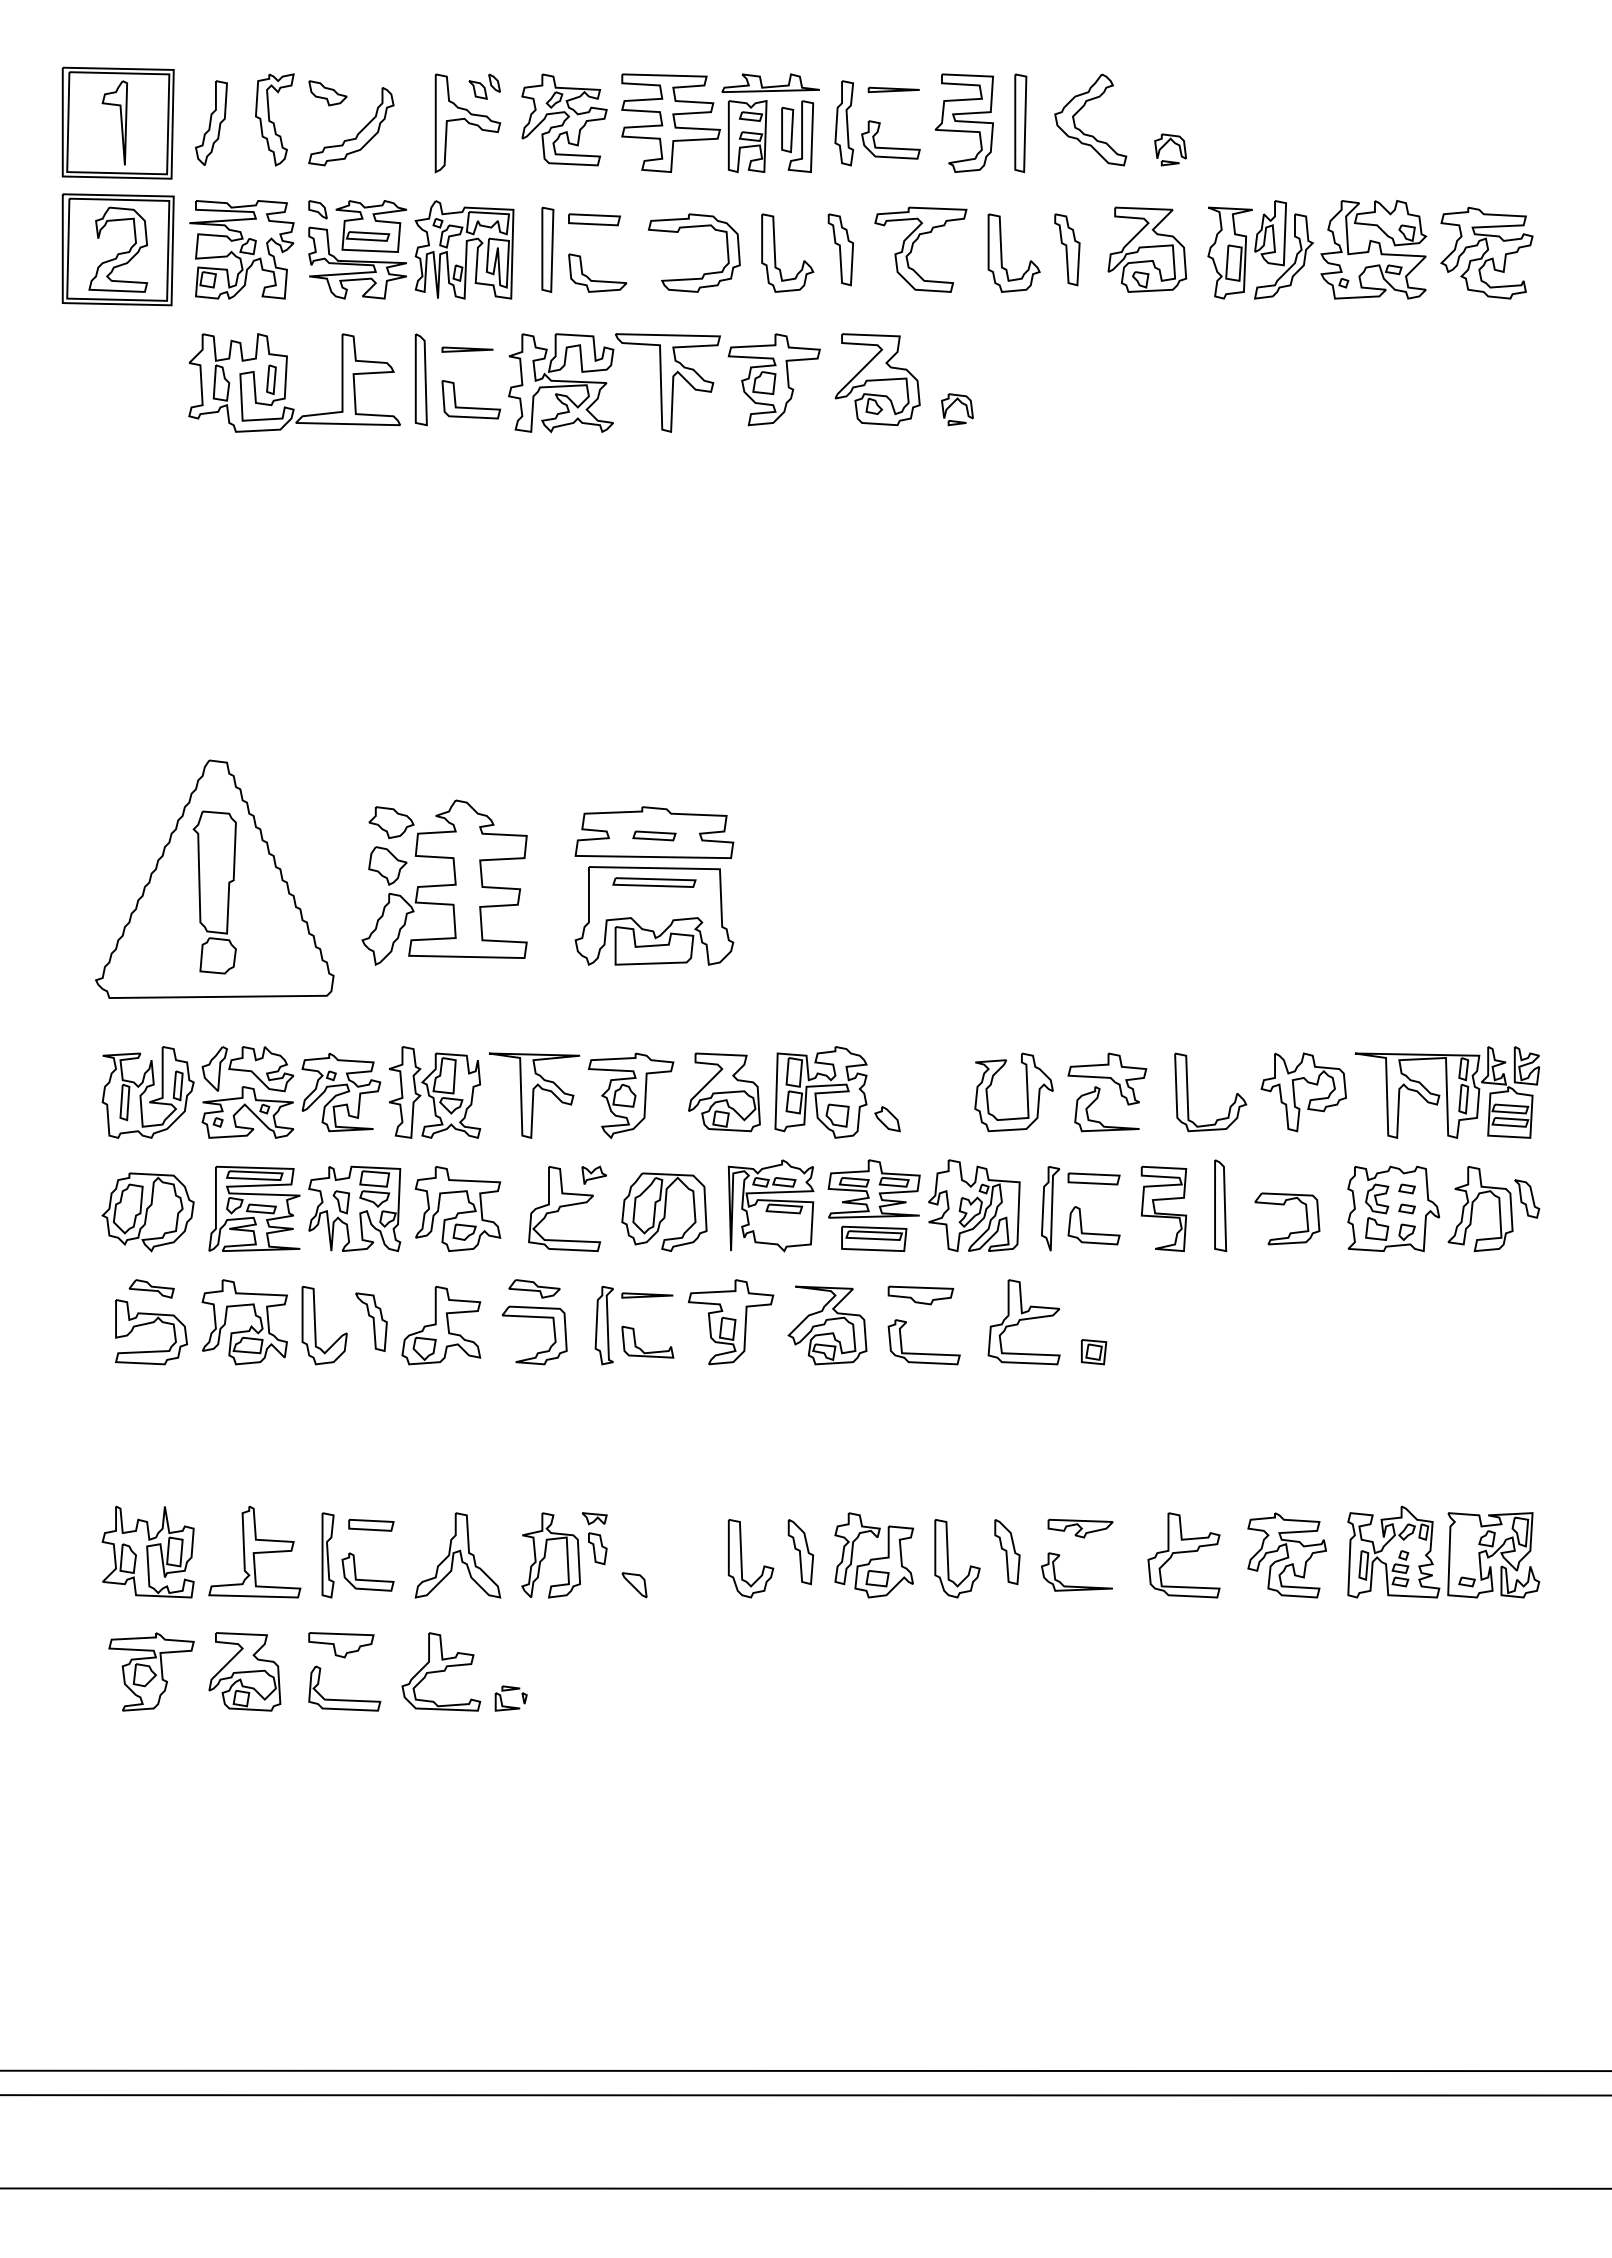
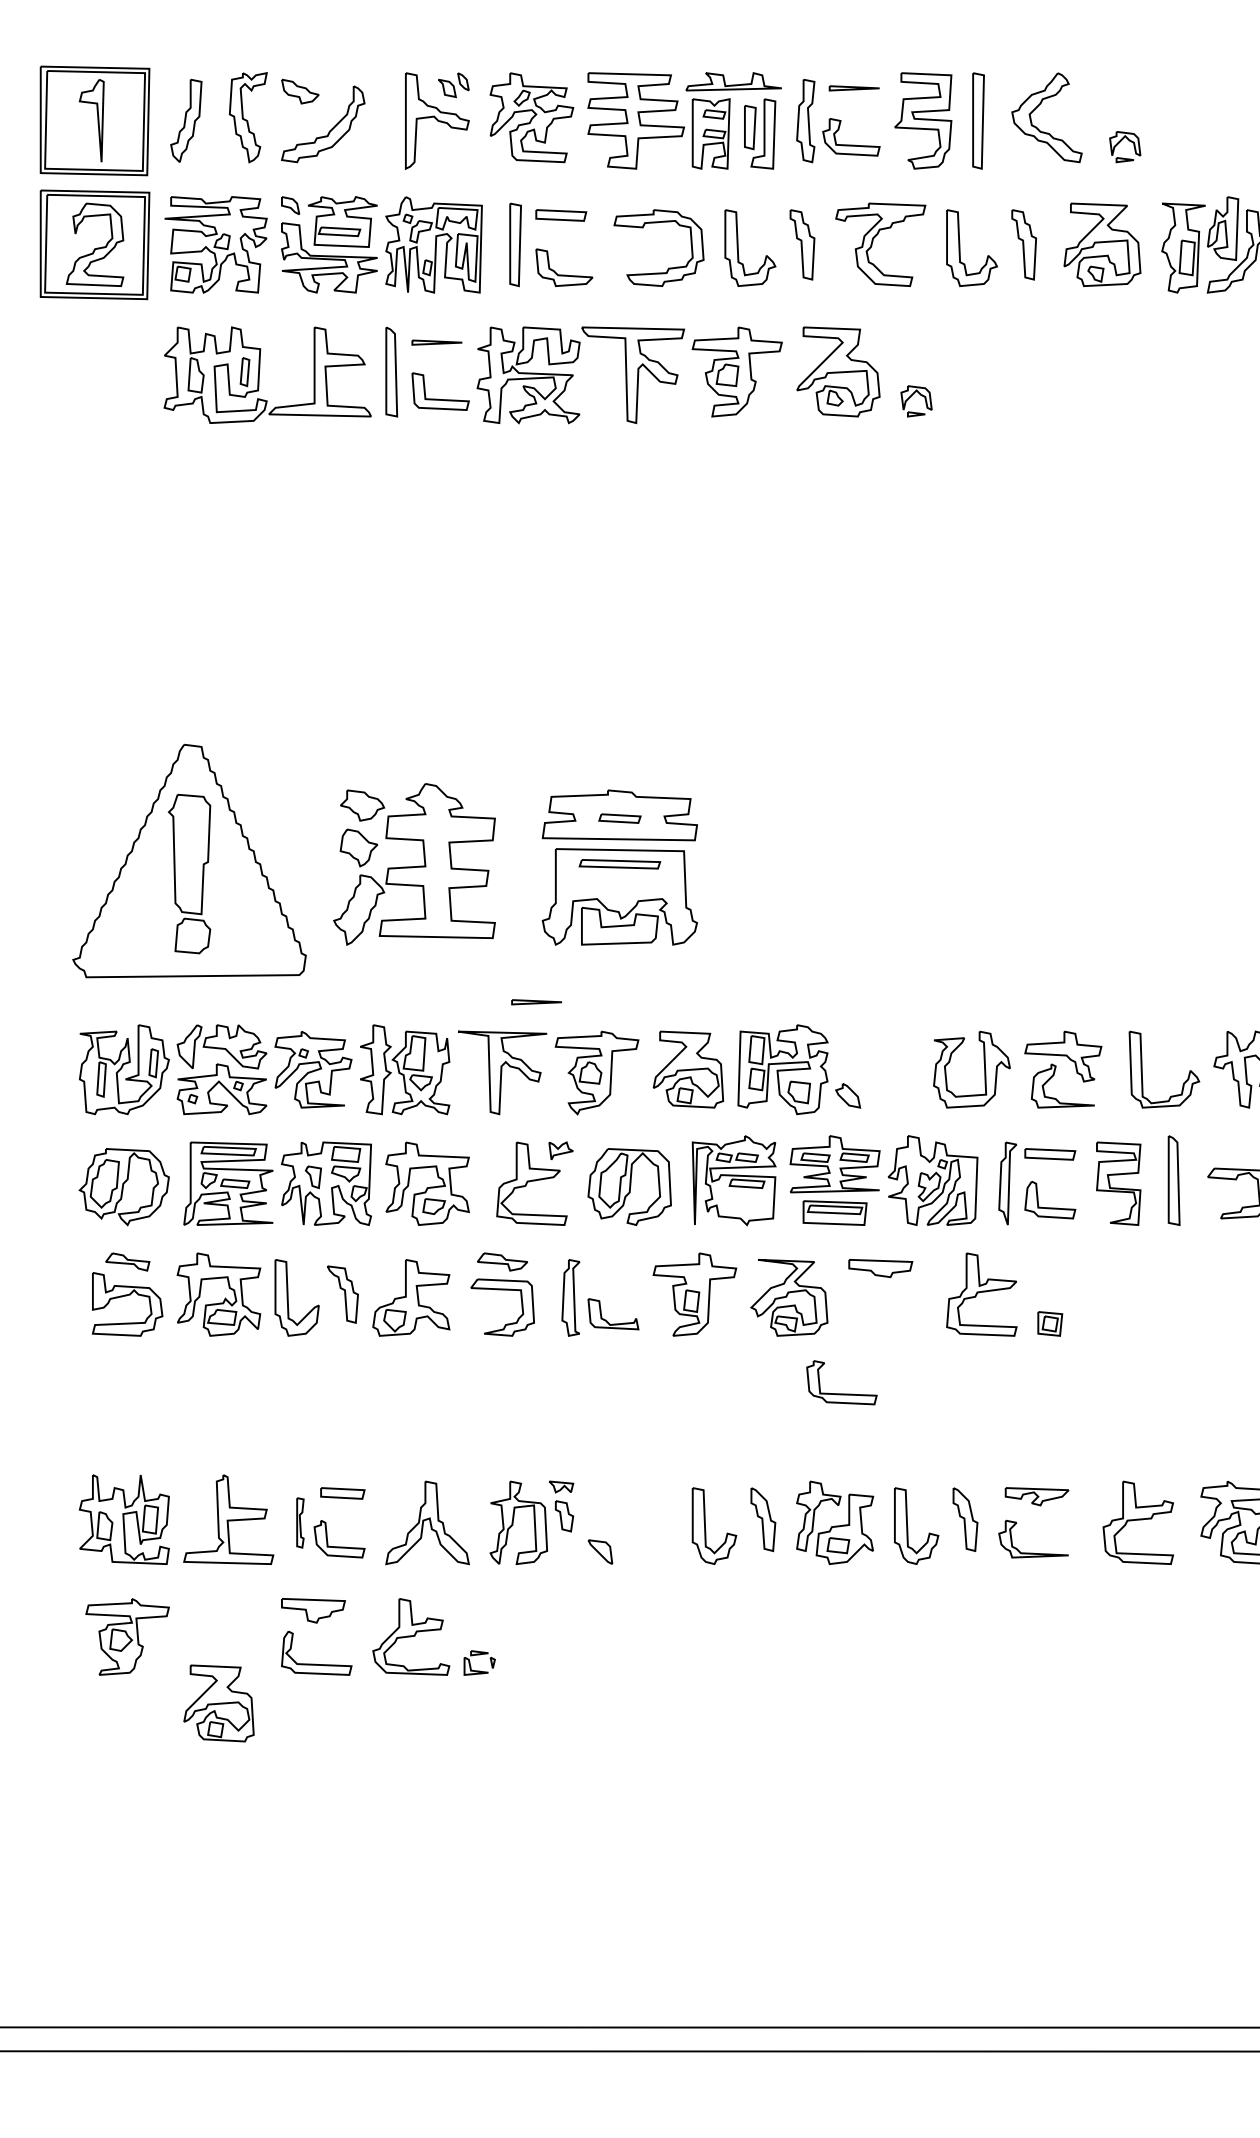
part: (647, 1295) -> (536, 1002), moved
part: (923, 1353) -> (841, 1393), moved
part: (327, 1555) -> (299, 1523), size x0.6
part: (244, 1671) -> (218, 1703), moved

